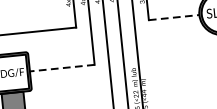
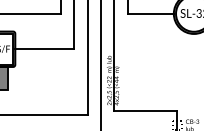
line: (174, 17) -> (151, 13), dashed -> solid
line: (61, 68) -> (44, 49), dashed -> solid

